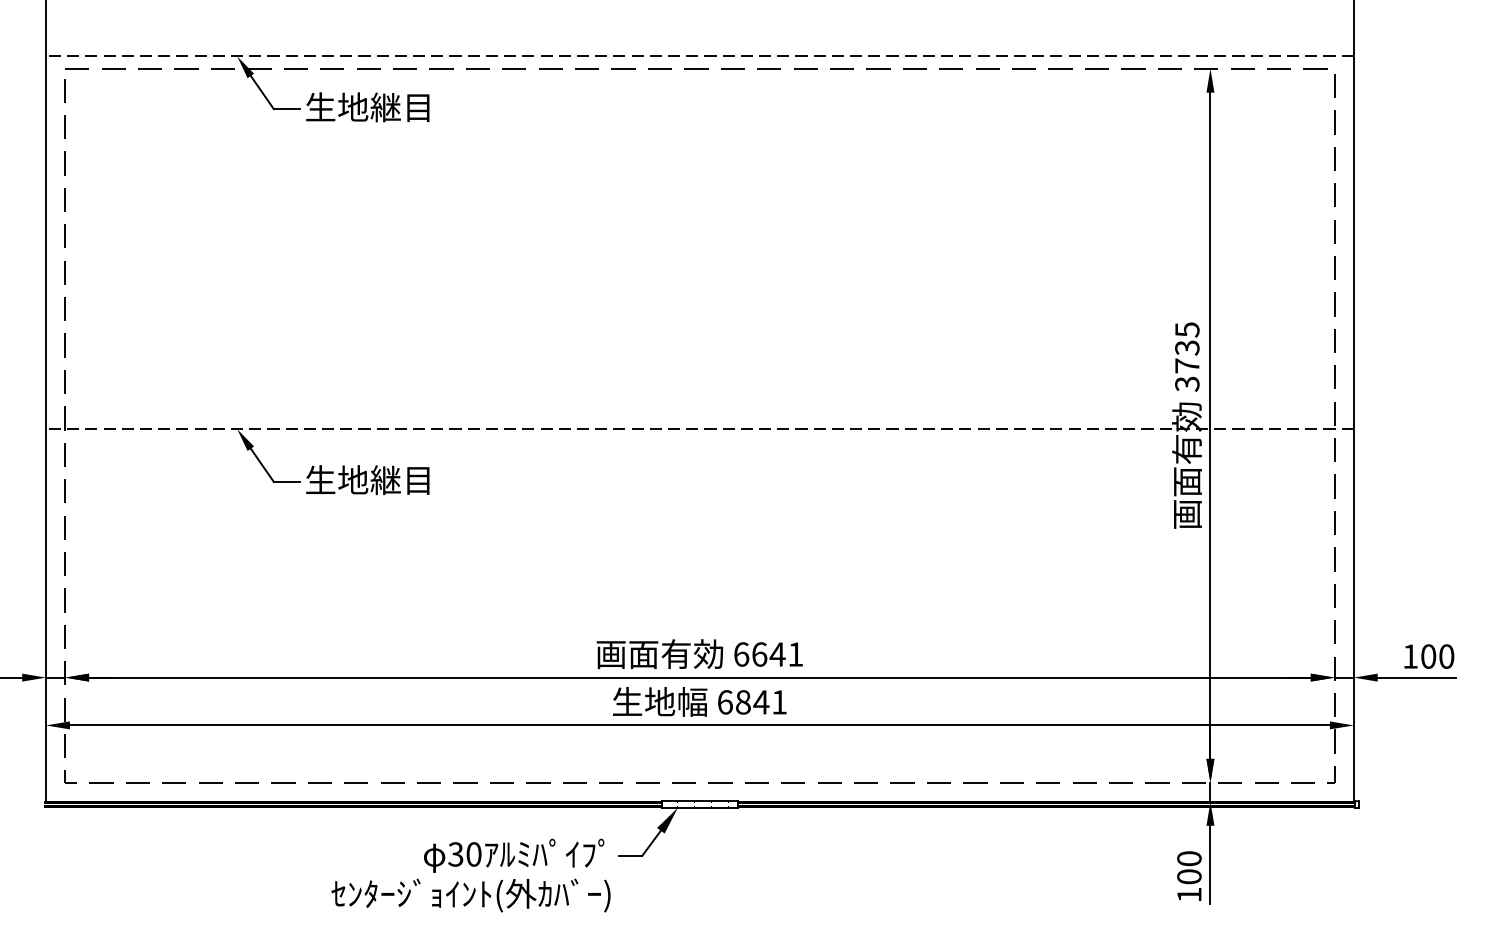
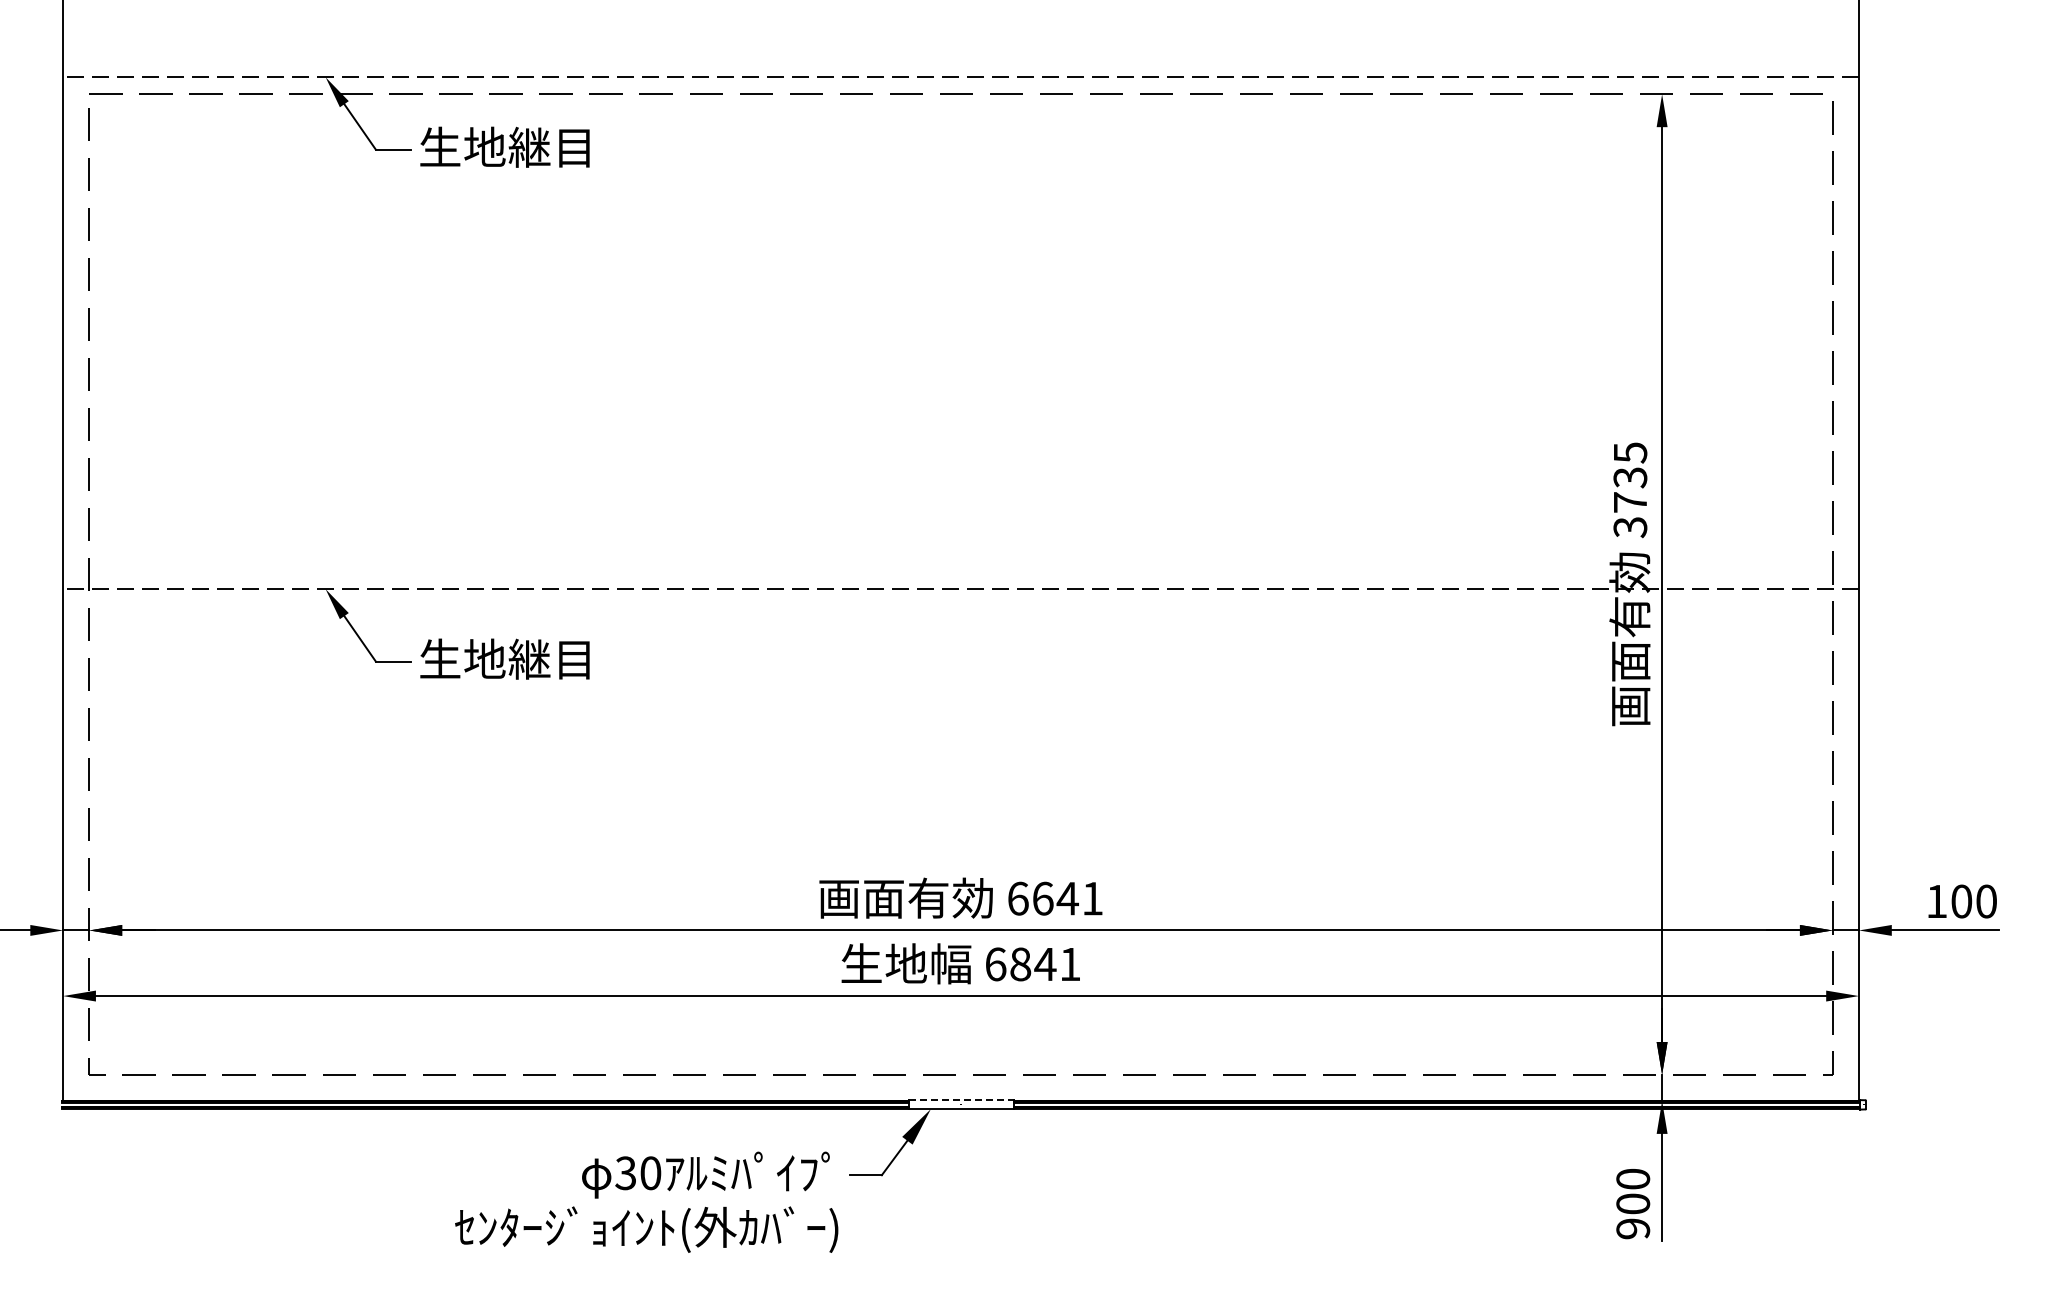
line: (700, 801) -> (961, 1100), solid -> dashed
text: (1189, 894) -> (1633, 1228), 100 -> 900

